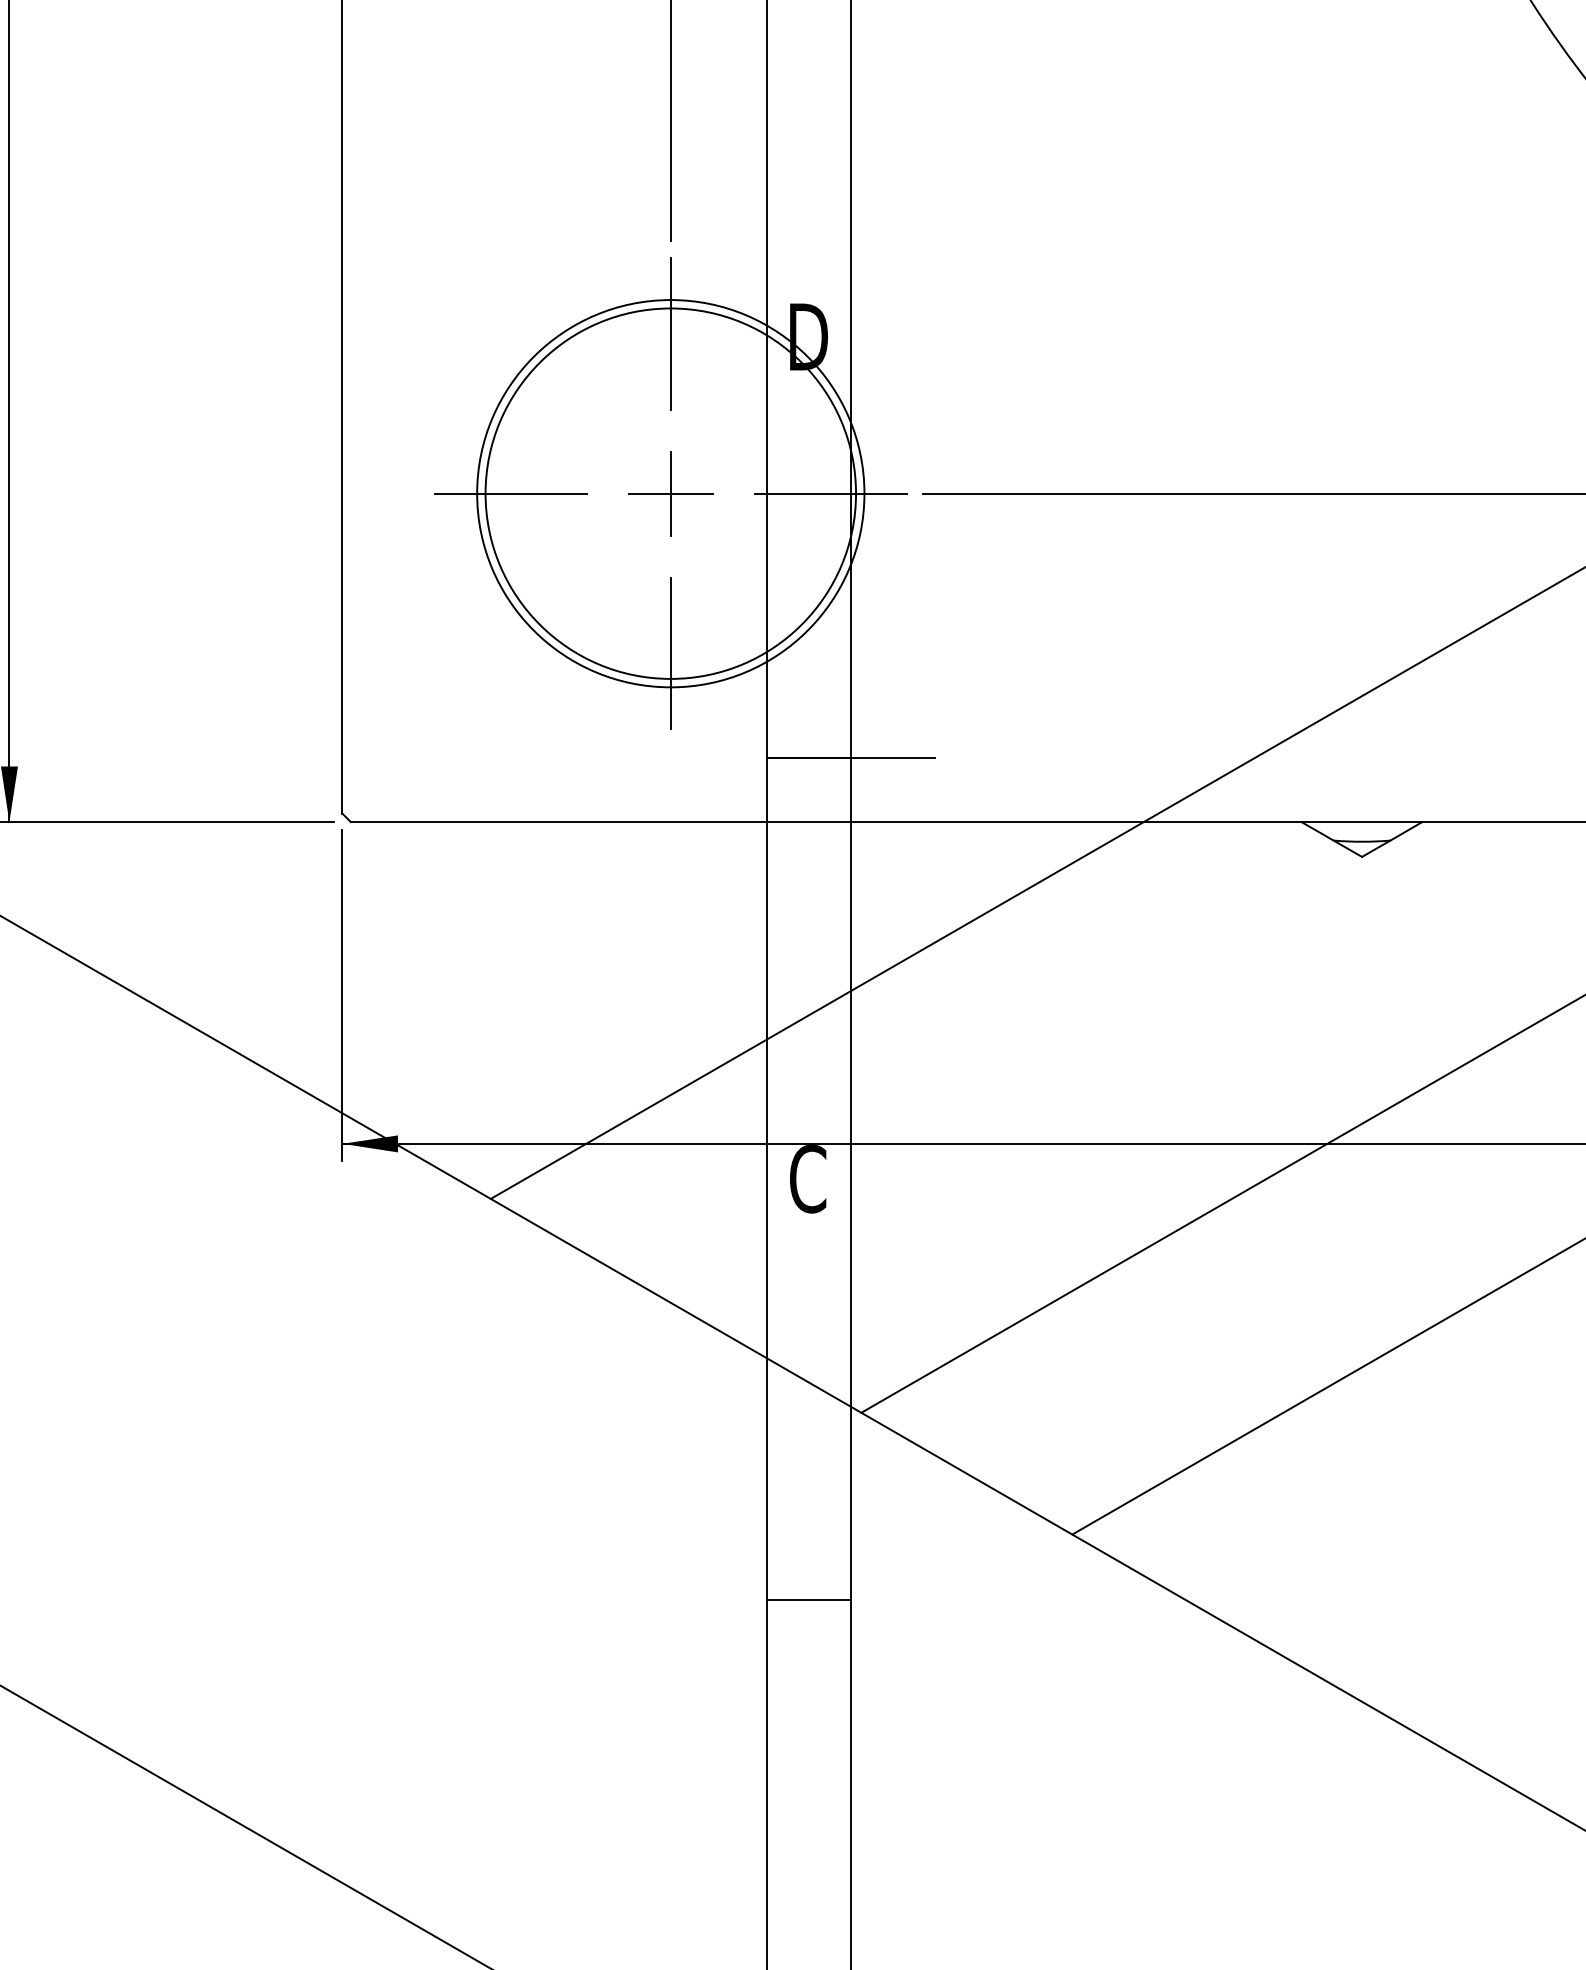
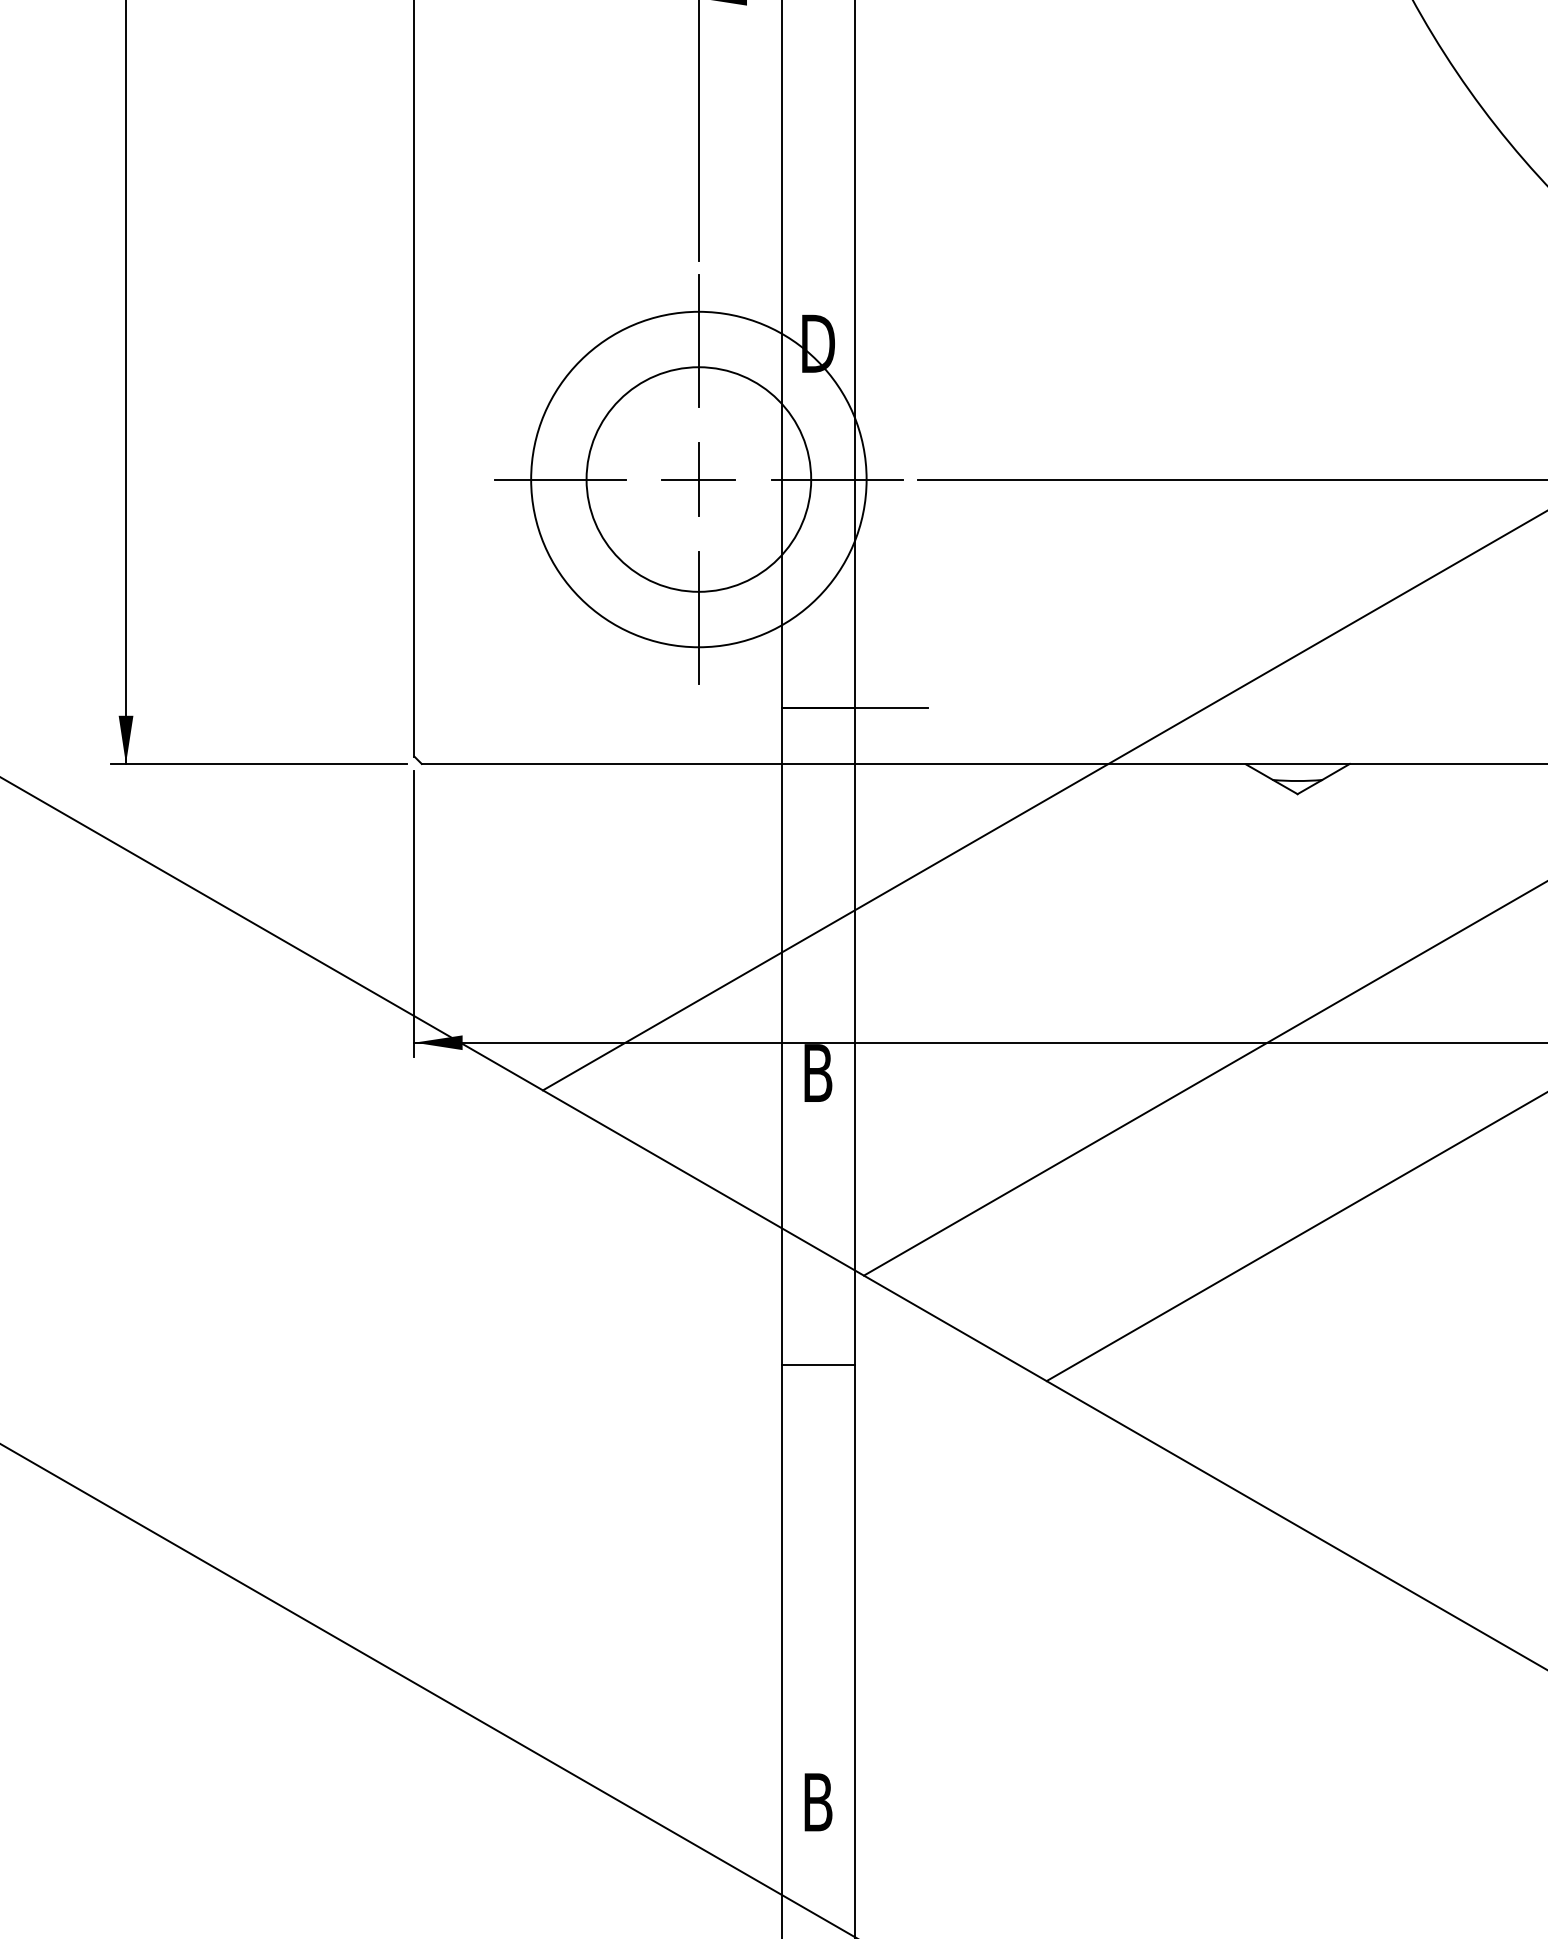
circle: (670, 493) -> (698, 479), size x0.7
text: (807, 1179) -> (817, 1073), C -> B
line: (807, 1599) -> (817, 1364), moved

